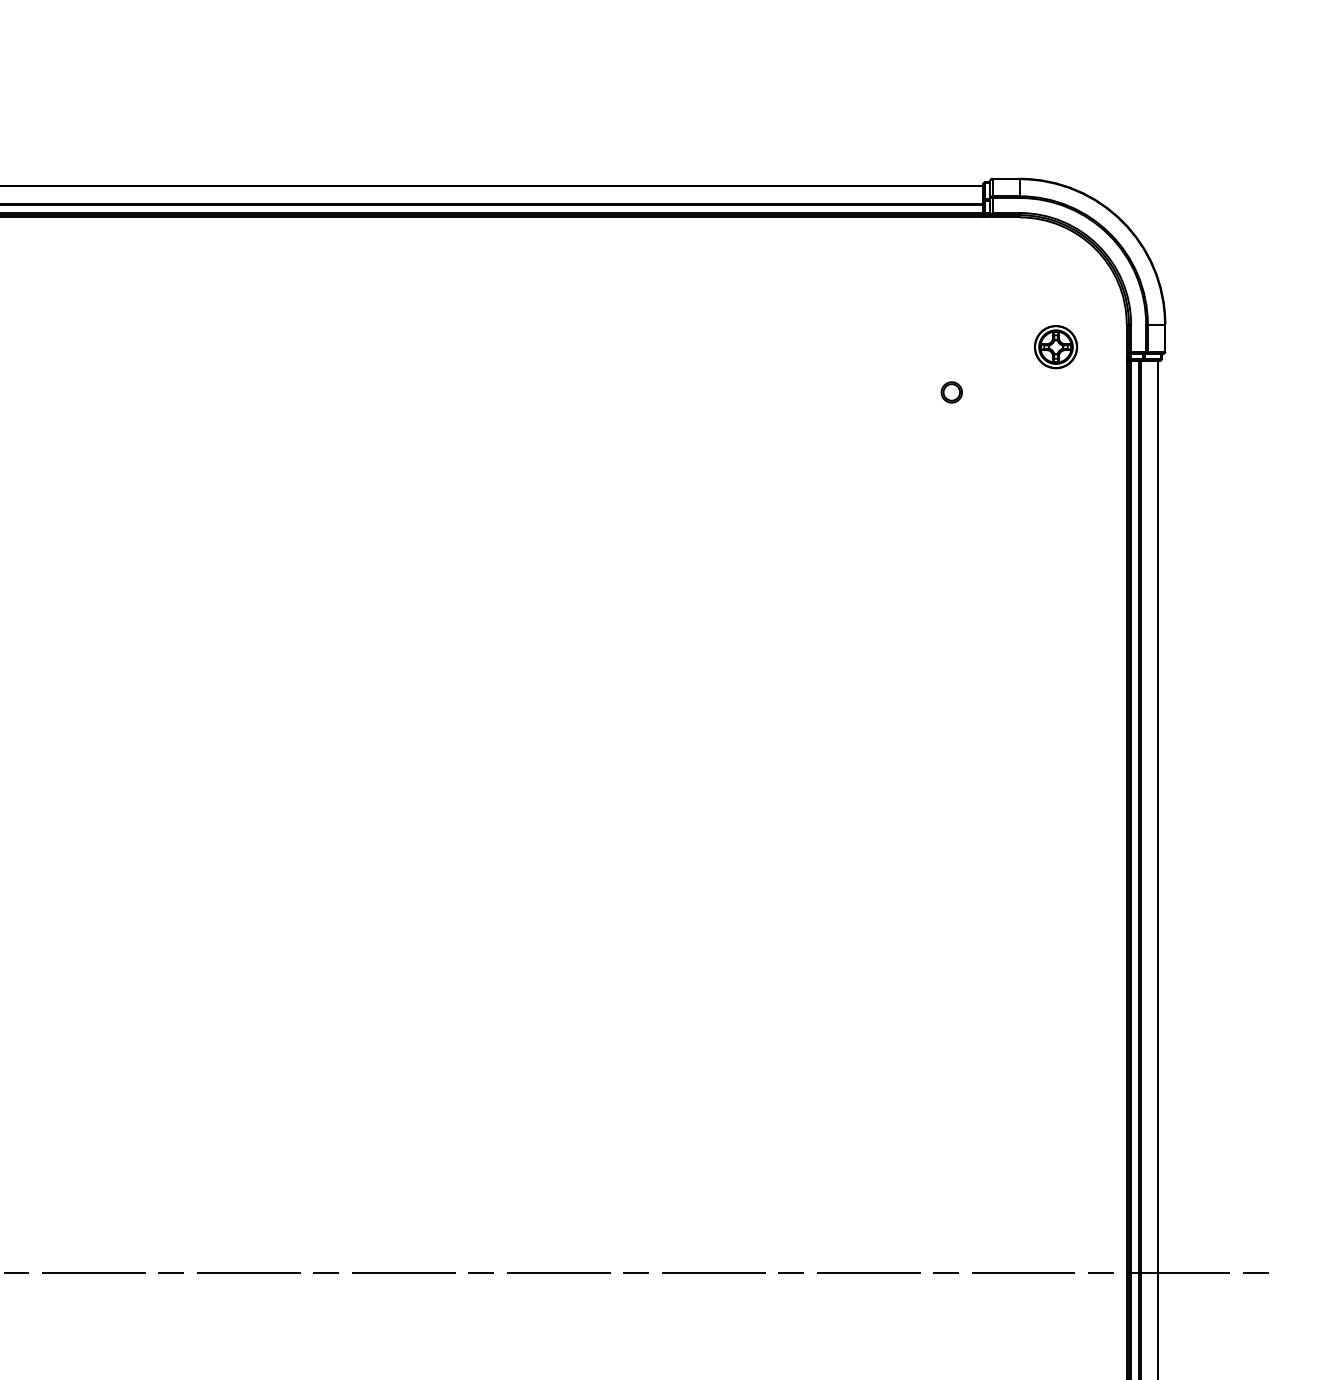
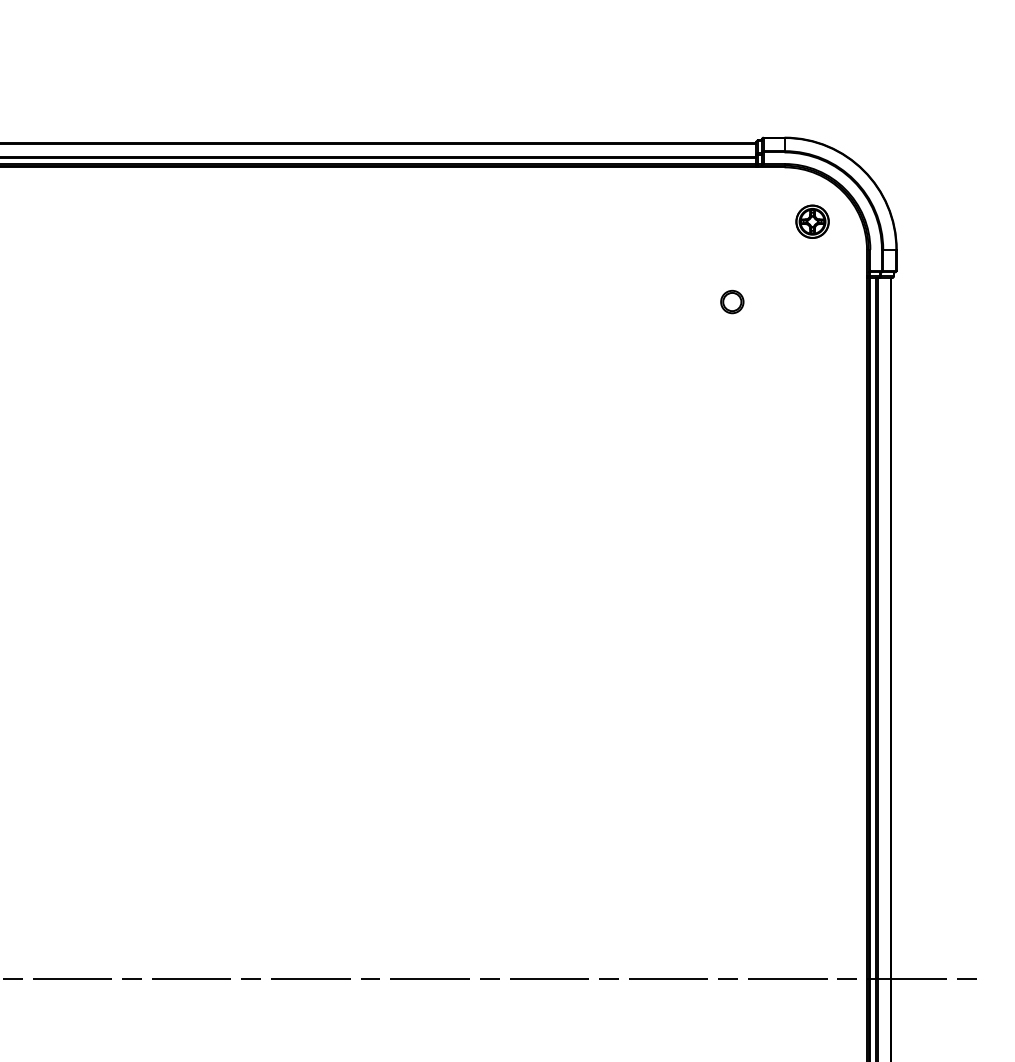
part: (1056, 347) -> (812, 222), moved
part: (951, 392) -> (732, 302), size x1.43

